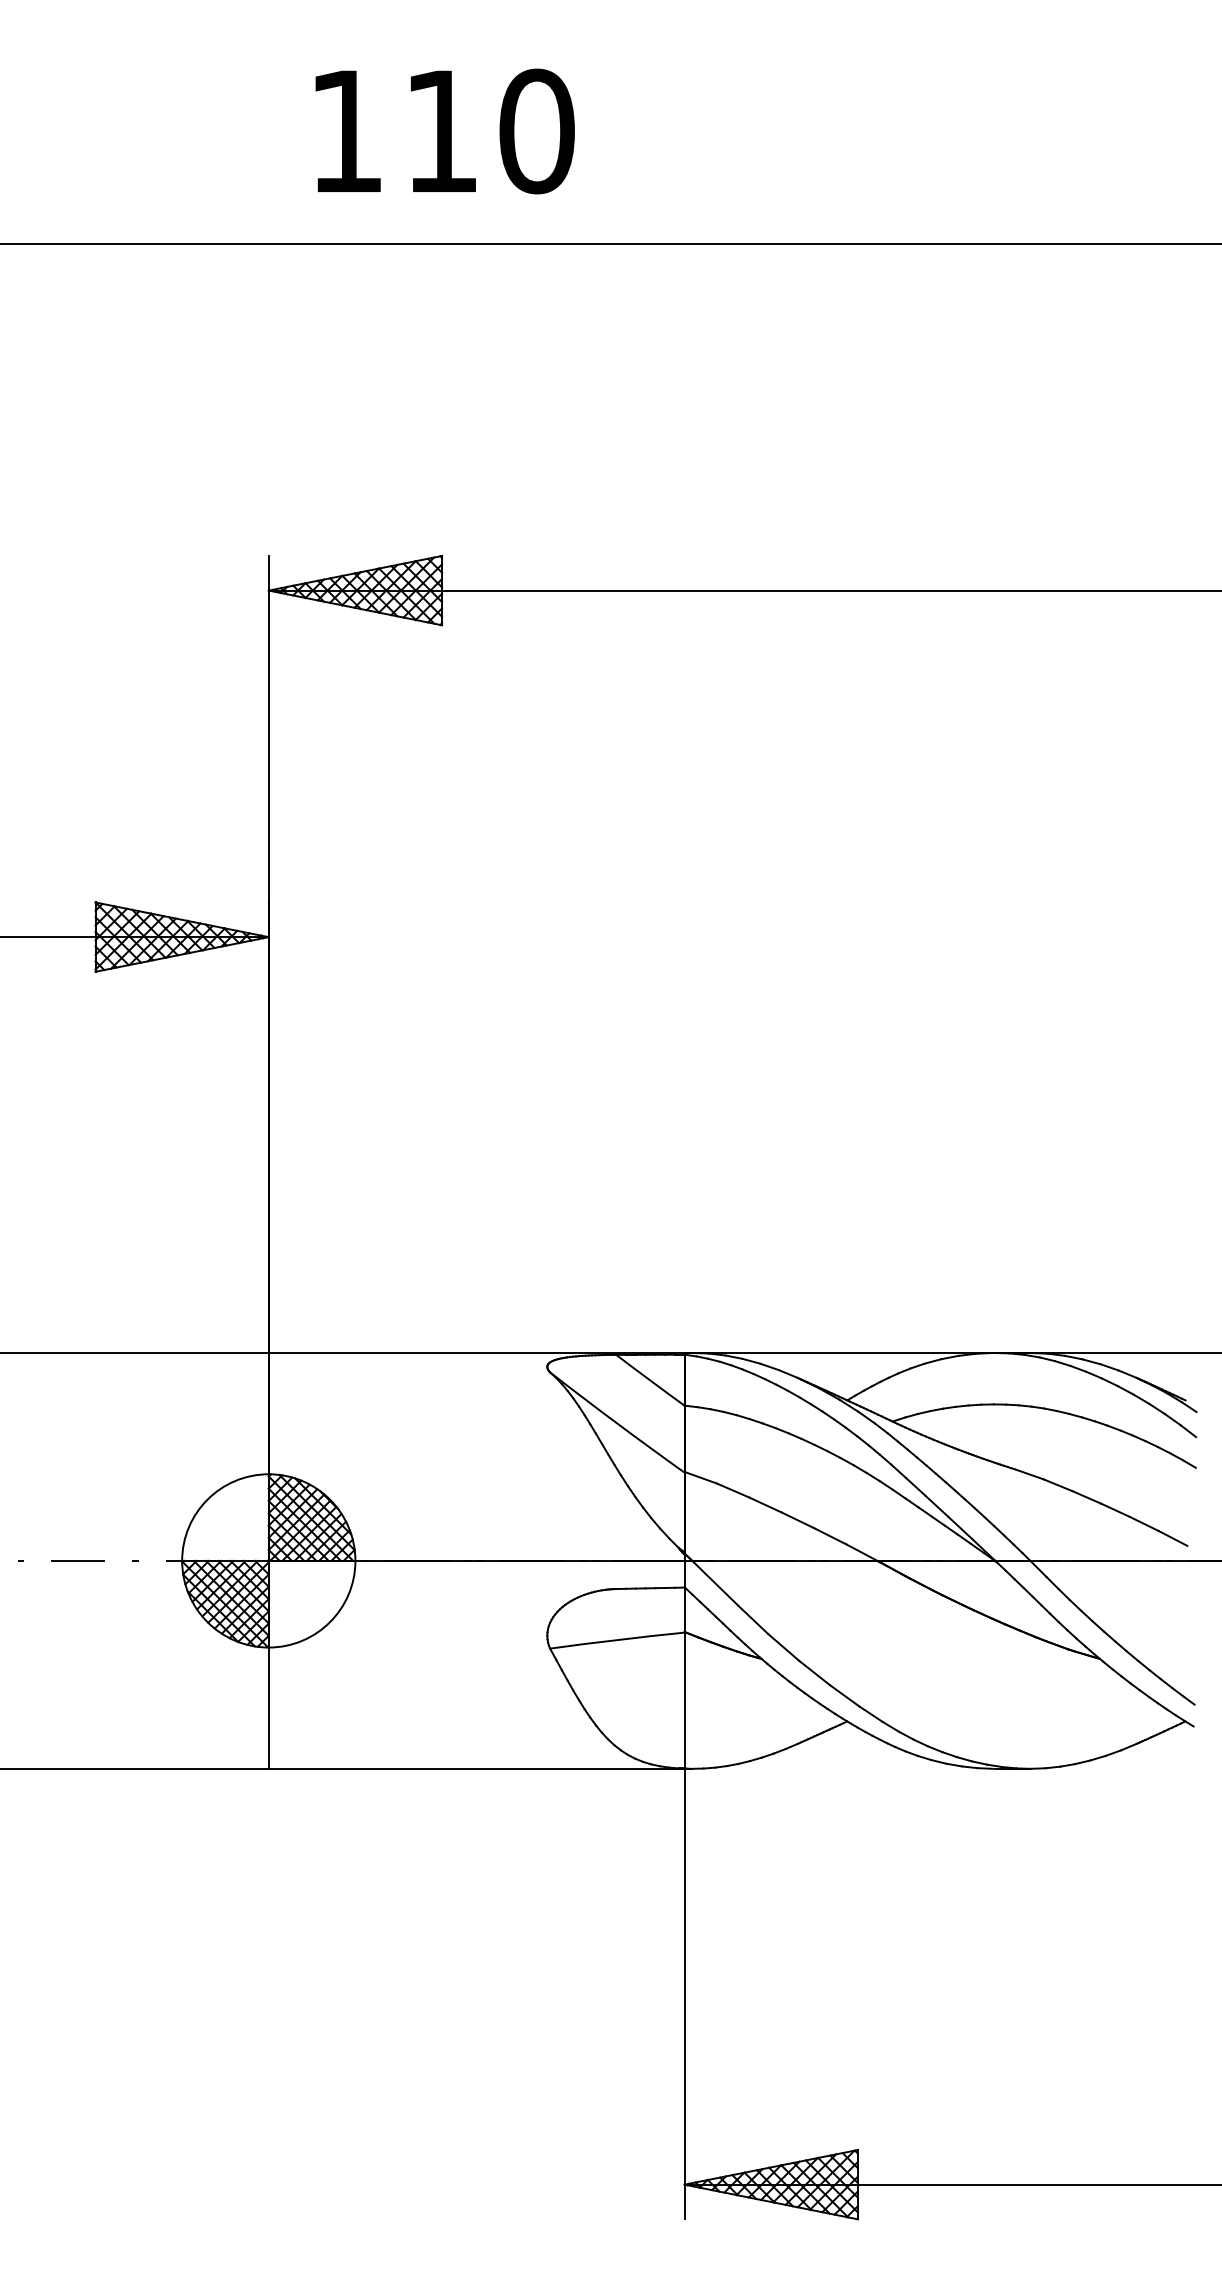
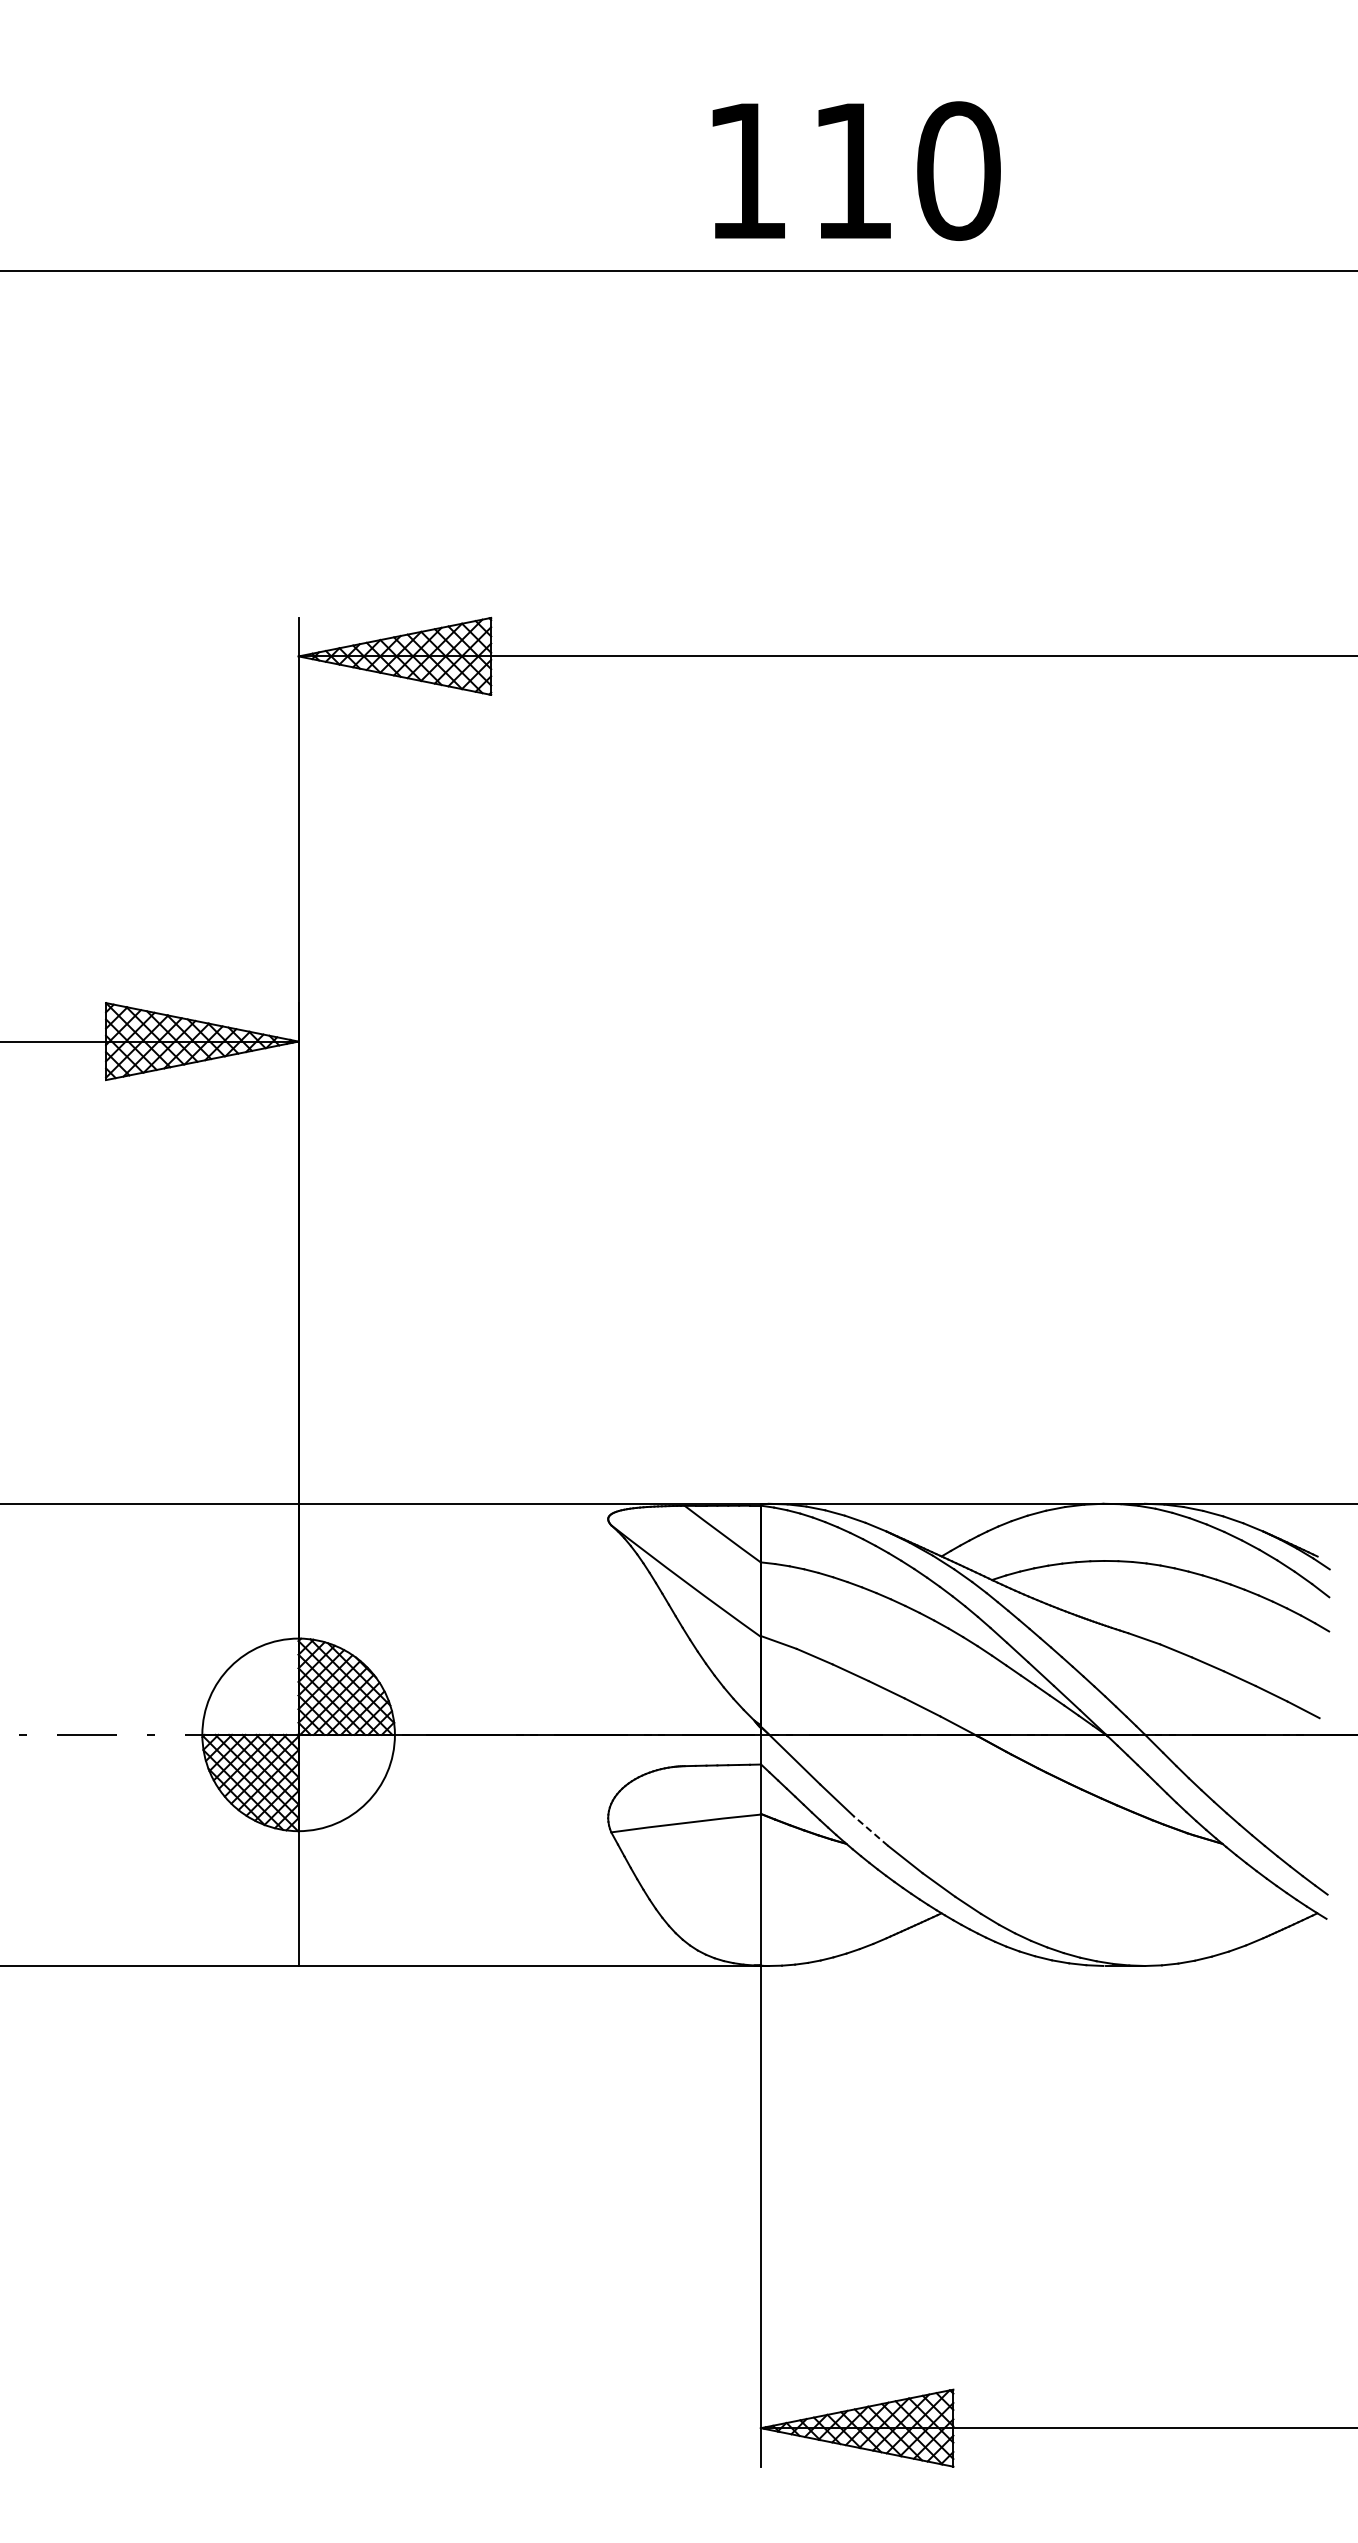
text: (445, 130) -> (856, 170), moved
line: (783, 1647) -> (870, 1831), solid -> dashed

